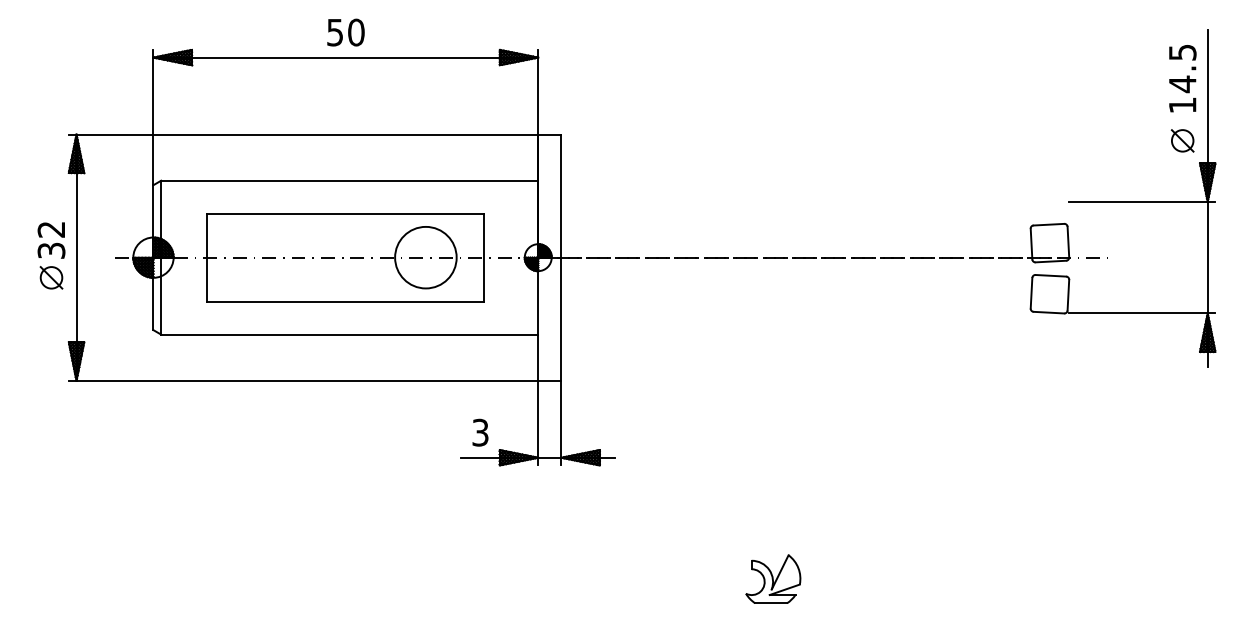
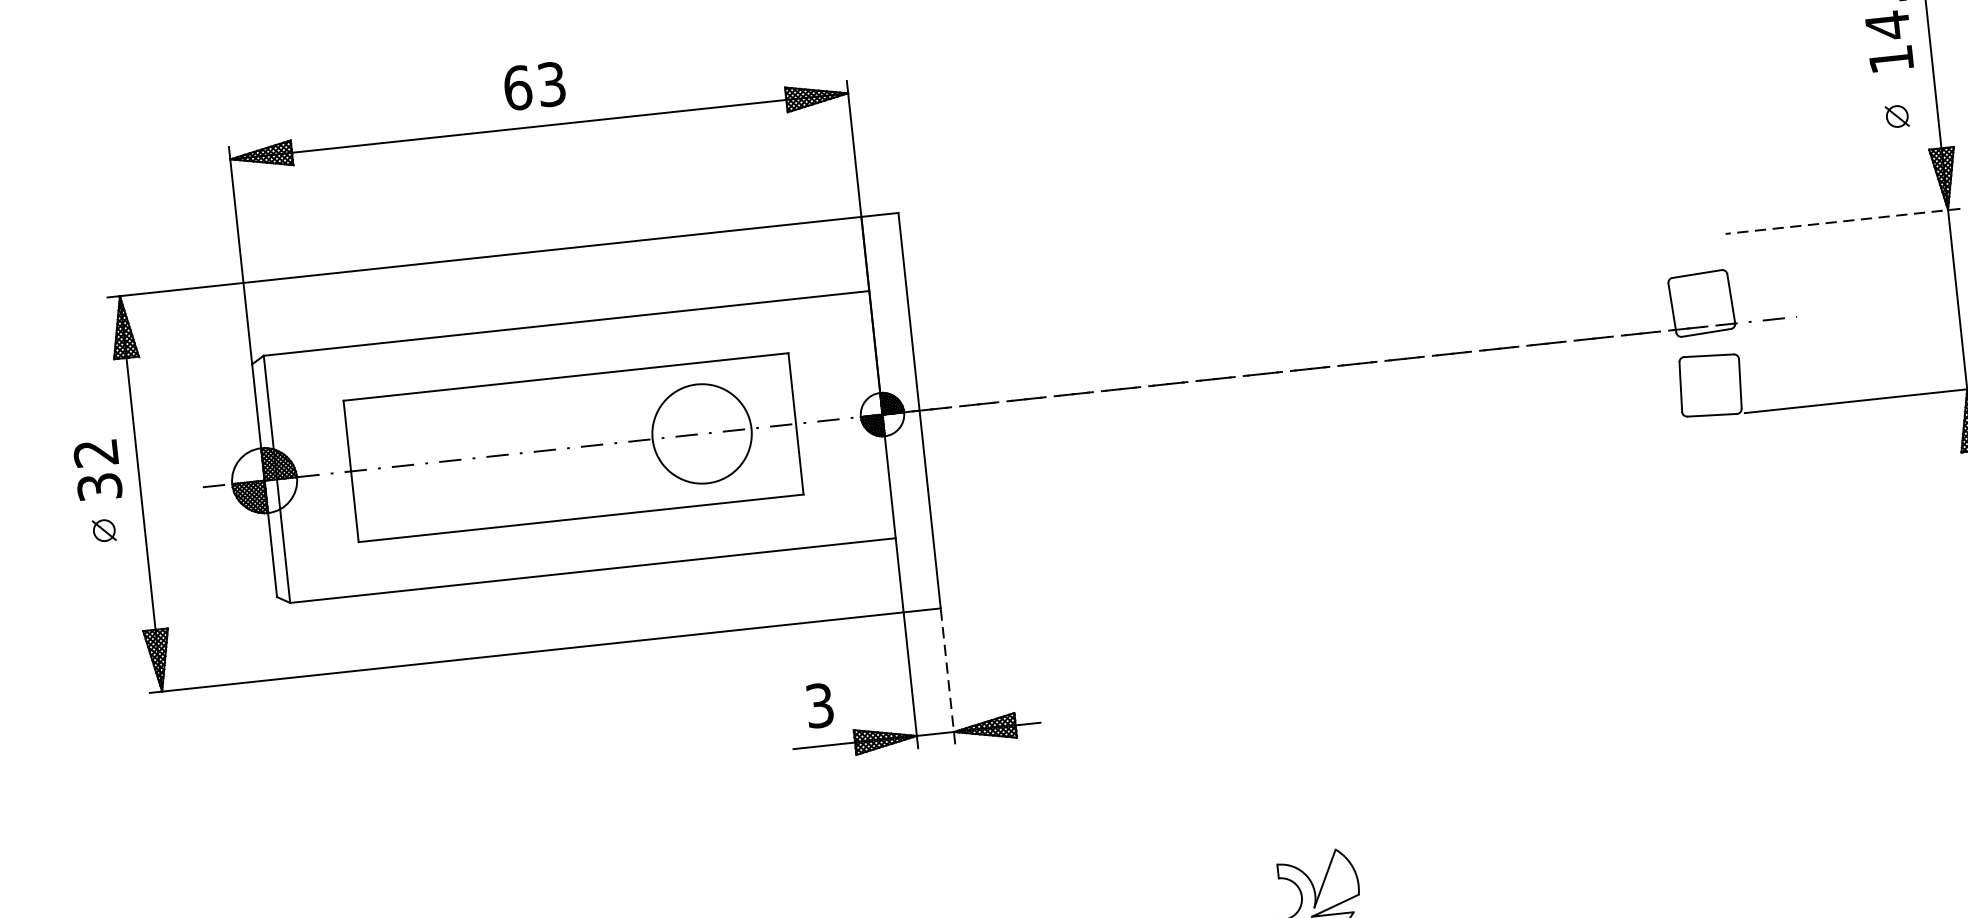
text: (345, 32) -> (534, 86), 50 -> 63
part: (1182, 140) -> (1897, 115), size x0.6
line: (1141, 201) -> (1841, 220), solid -> dashed
part: (51, 277) -> (104, 530), size x0.6
line: (561, 422) -> (948, 675), solid -> dashed

